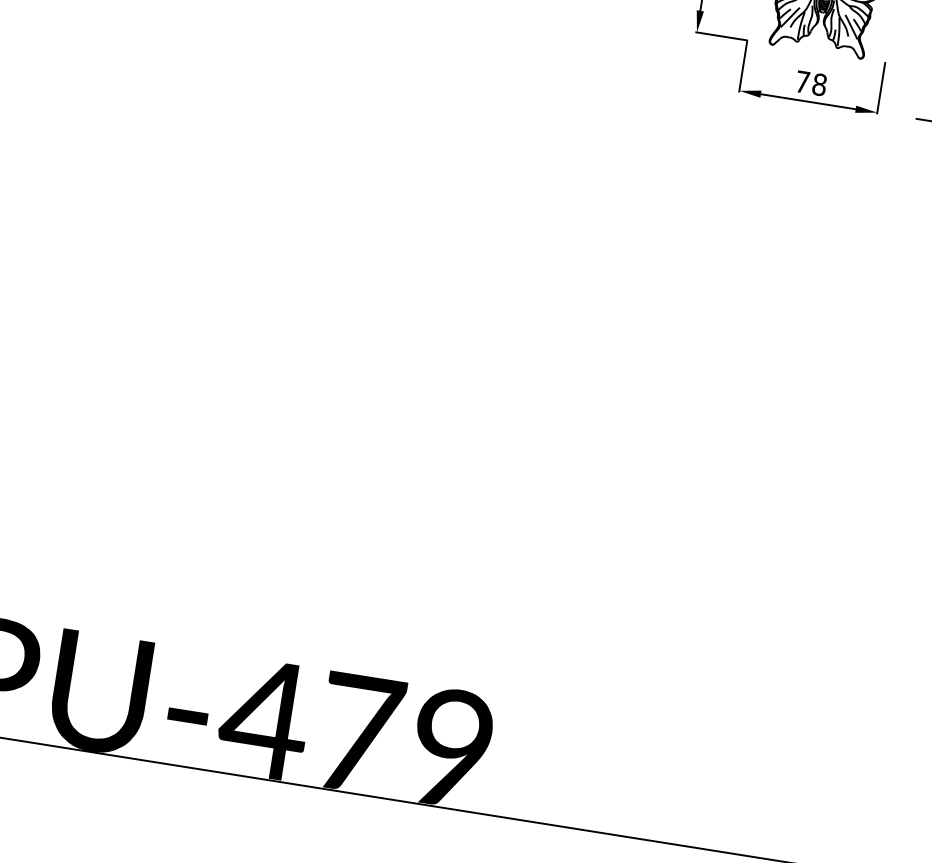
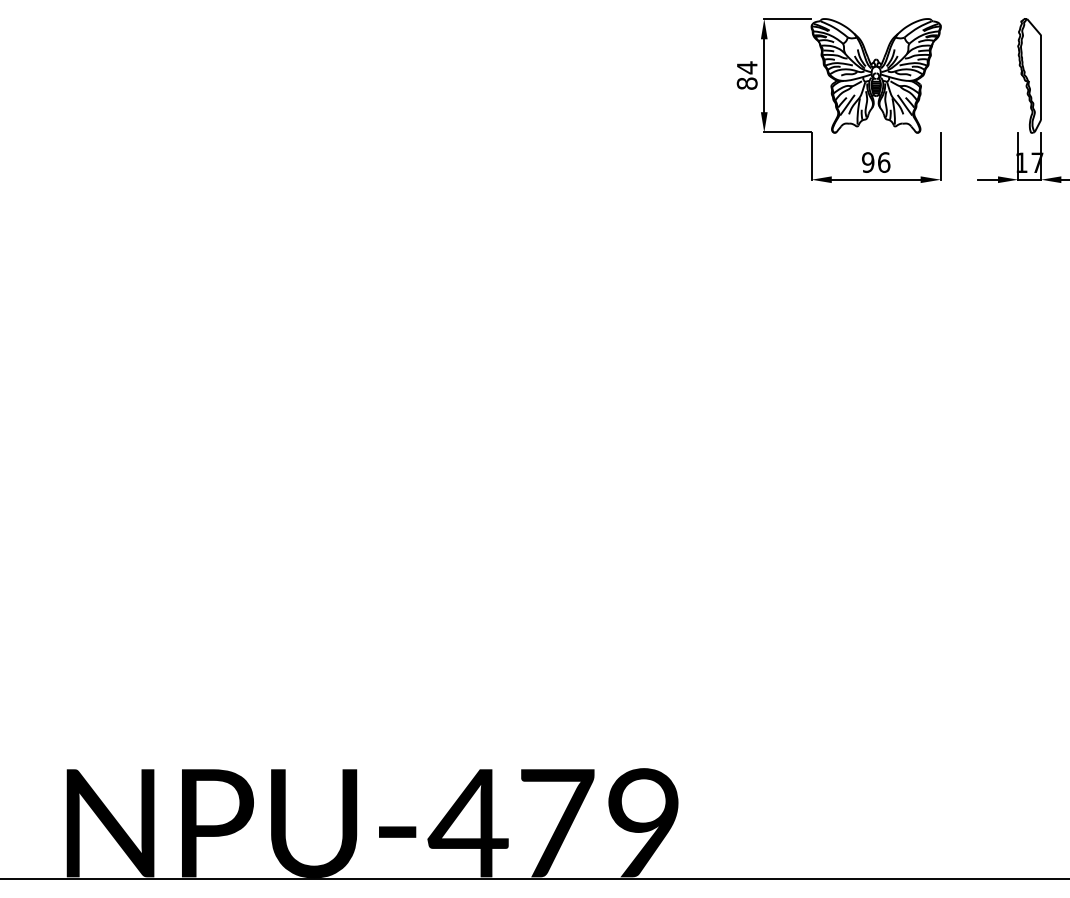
text: (811, 83) -> (876, 162), 78 -> 96

